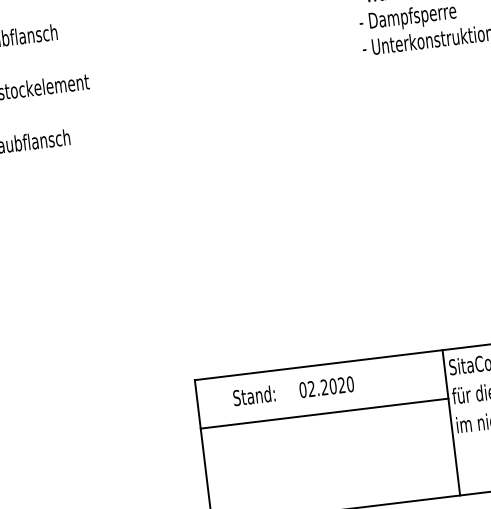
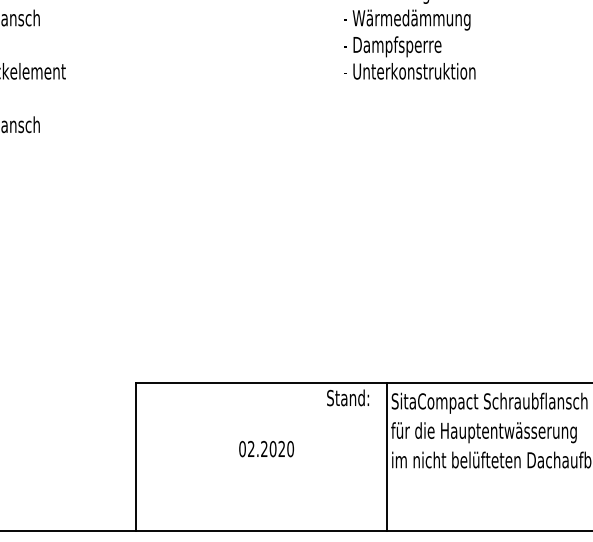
text: (326, 387) -> (266, 449), moved
text: (253, 395) -> (347, 397), moved
line: (323, 413) -> (260, 432), removed

